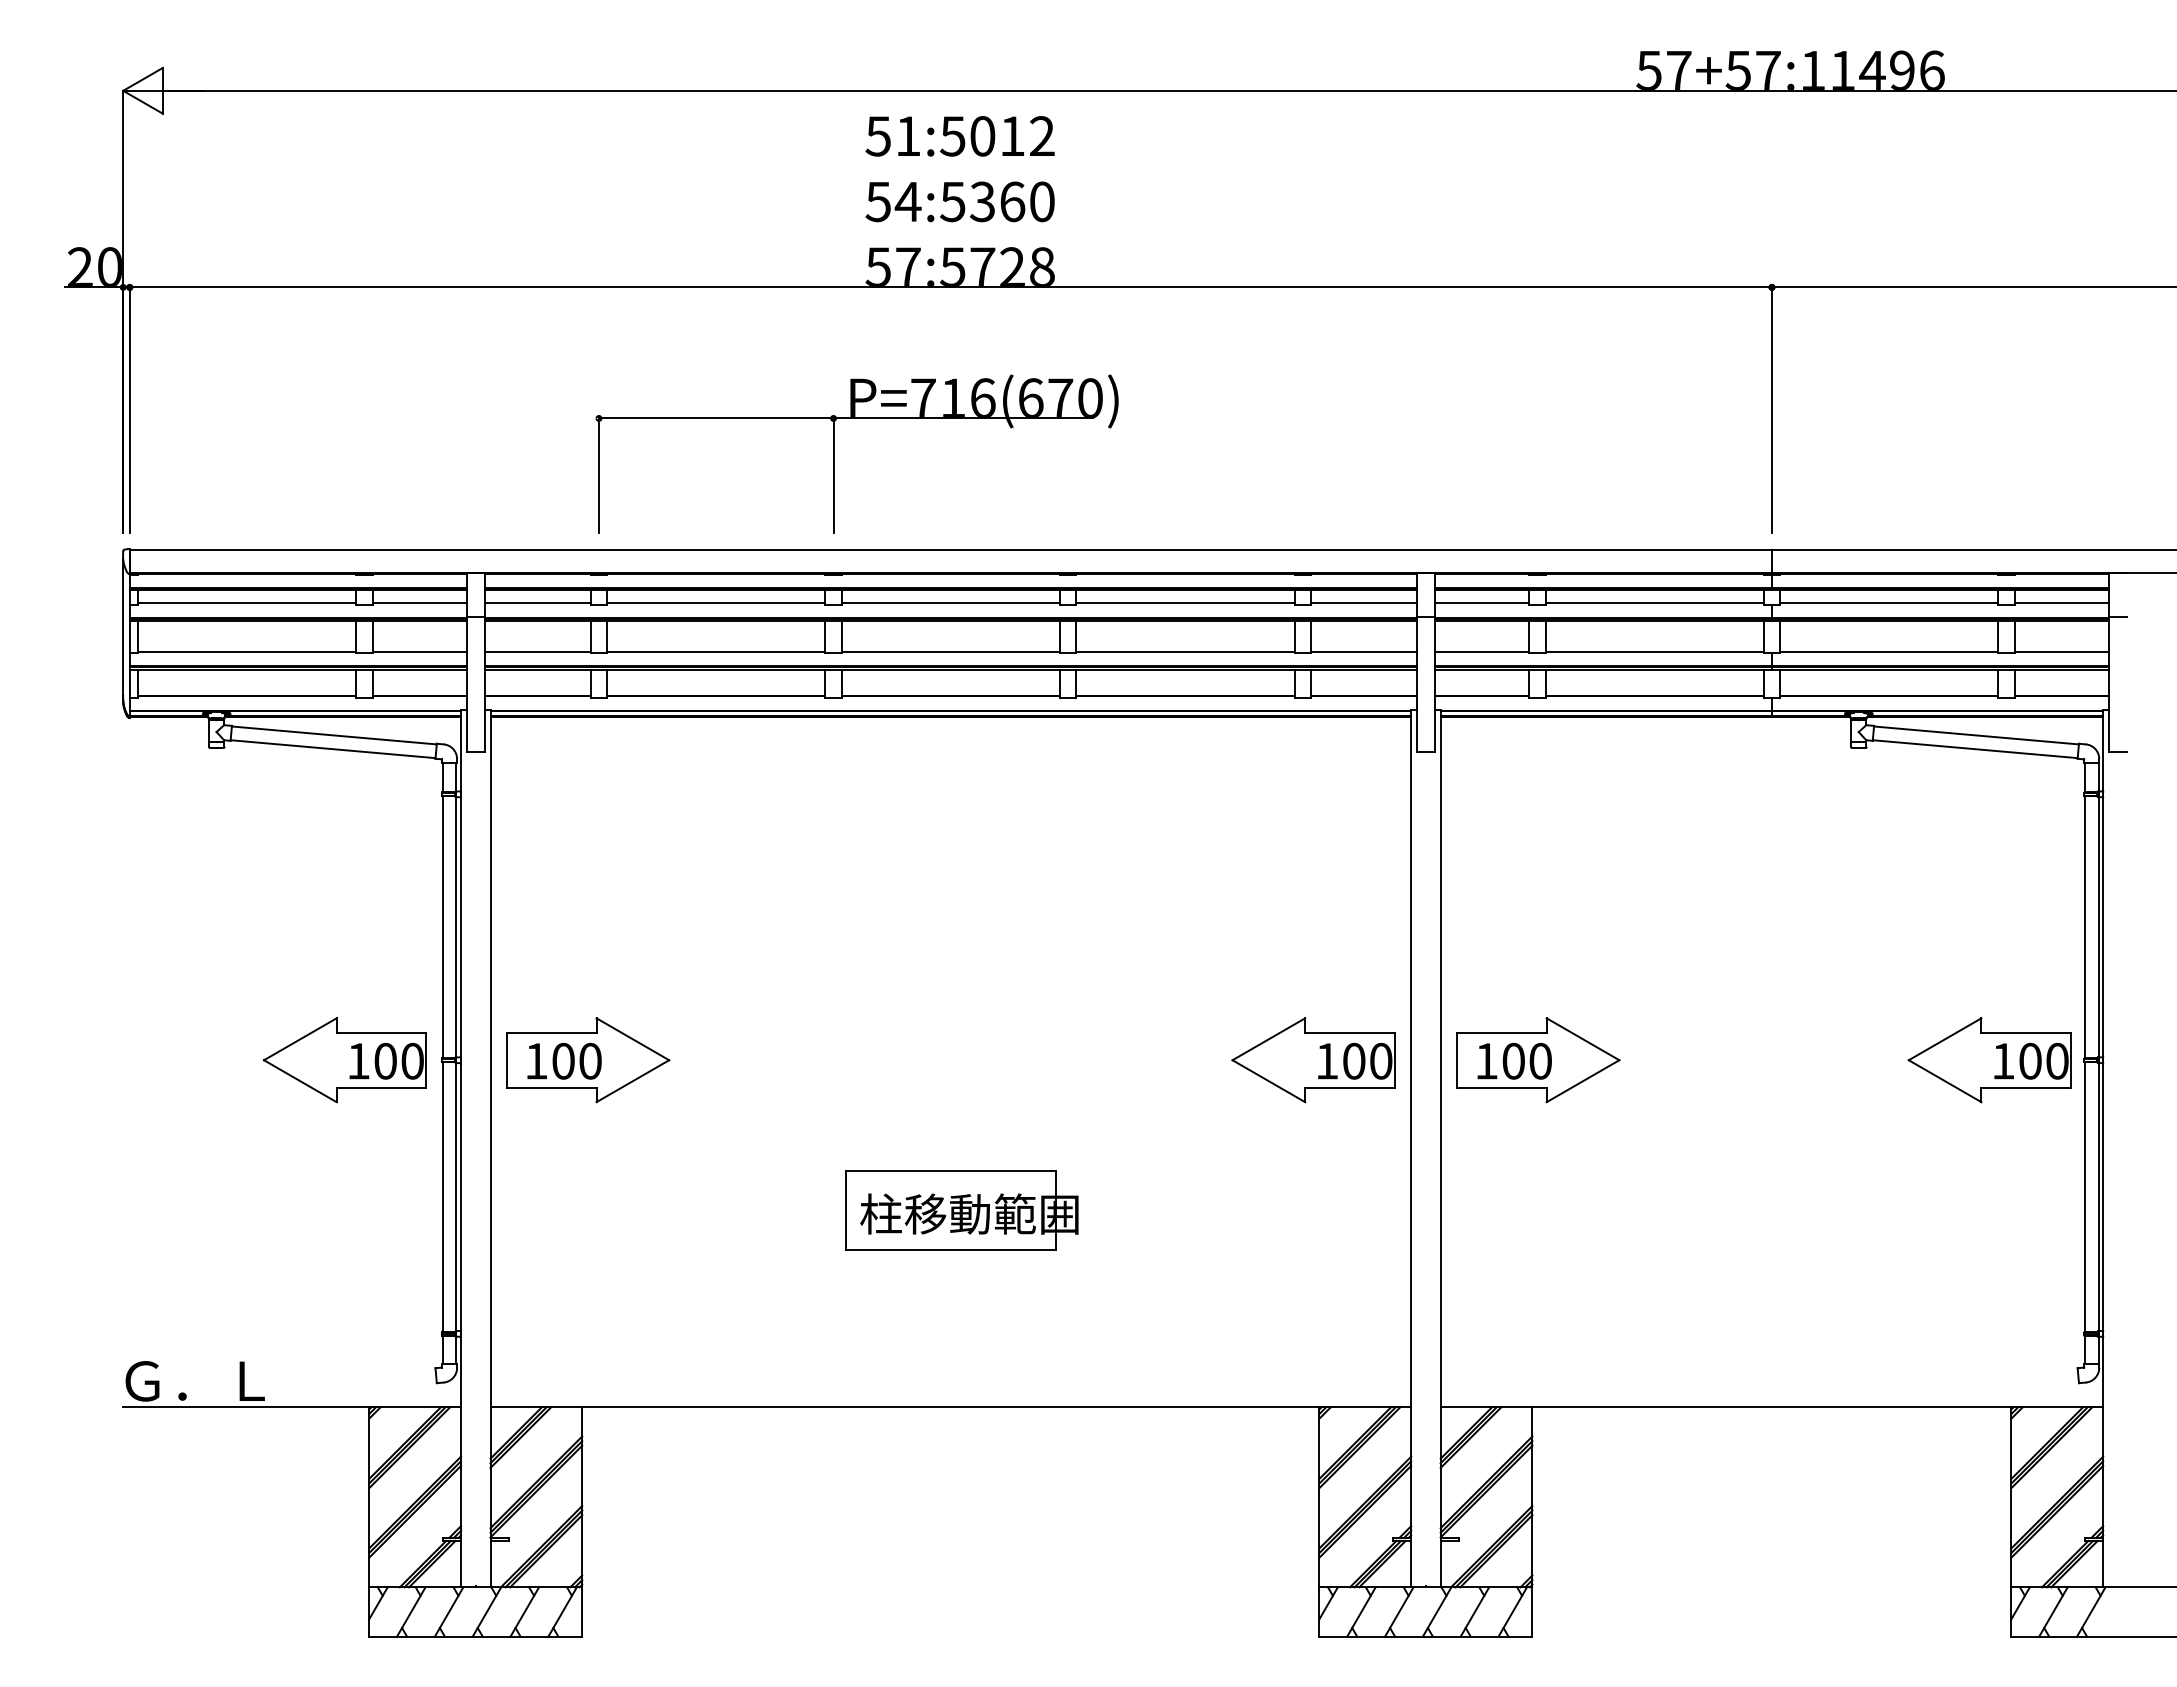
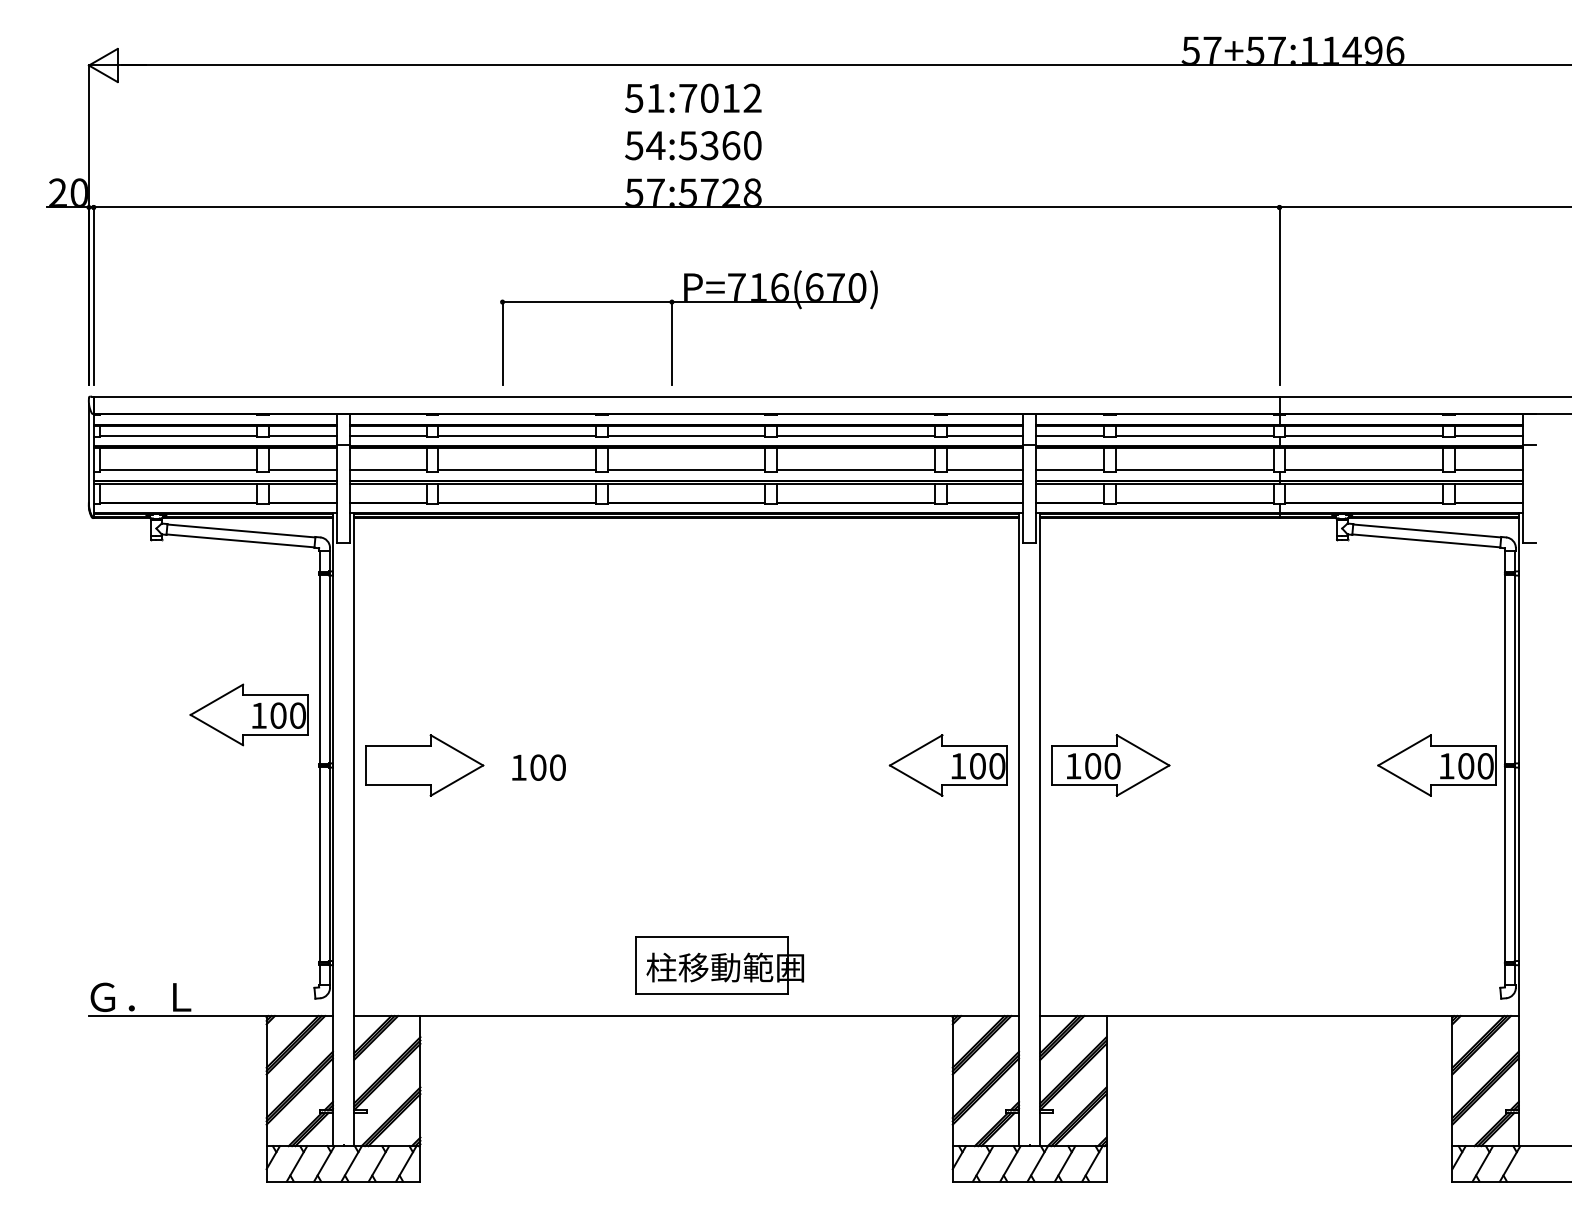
text: (952, 136) -> (687, 98), 51:5012 -> 51:7012
part: (834, 453) -> (672, 327), moved
part: (344, 1060) -> (248, 715), moved
text: (564, 1060) -> (539, 767), moved
part: (961, 1210) -> (719, 964), moved

